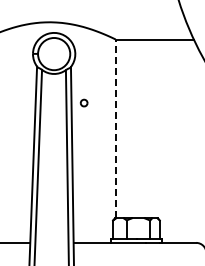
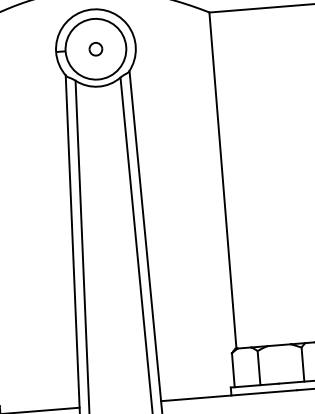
part: (83, 102) -> (94, 48), moved
line: (115, 128) -> (222, 179), dashed -> solid

